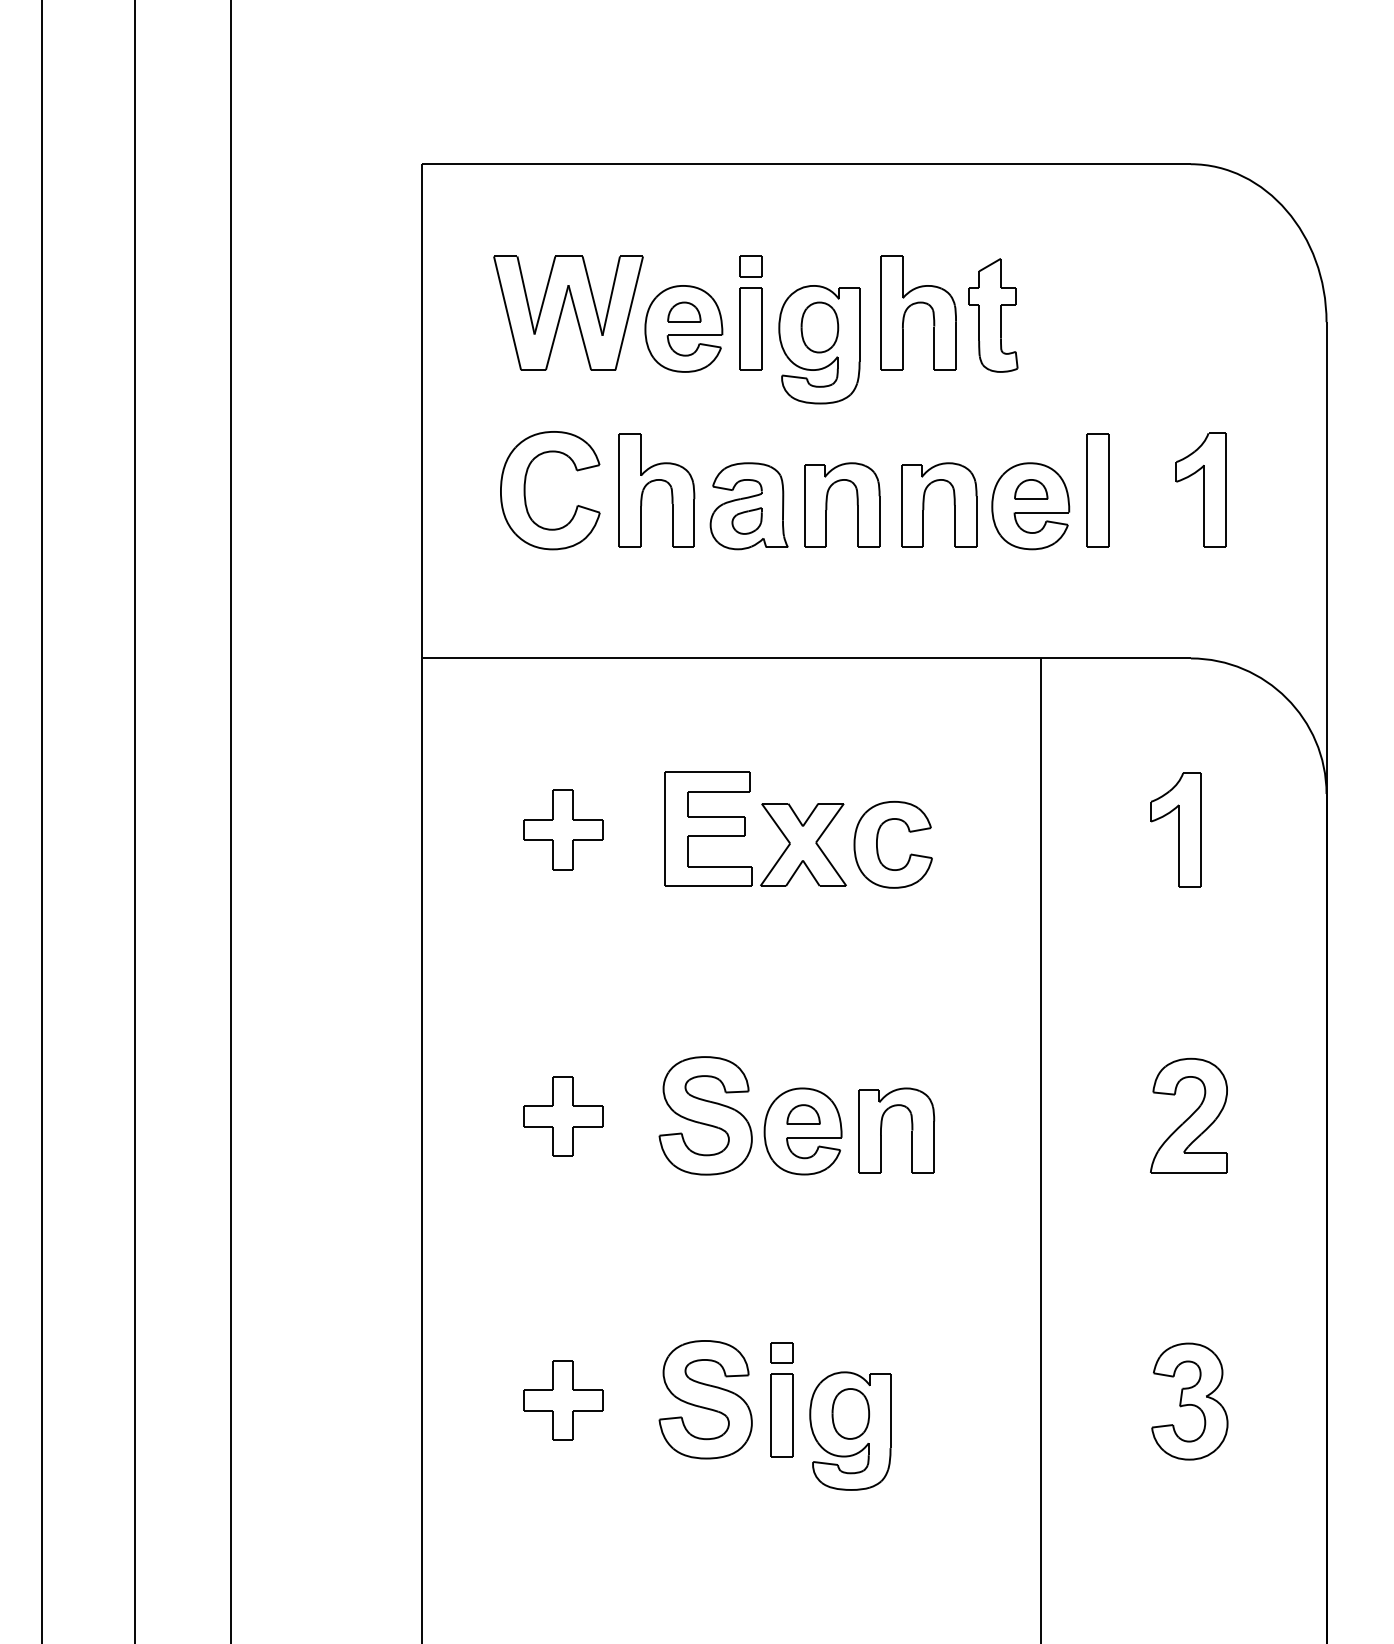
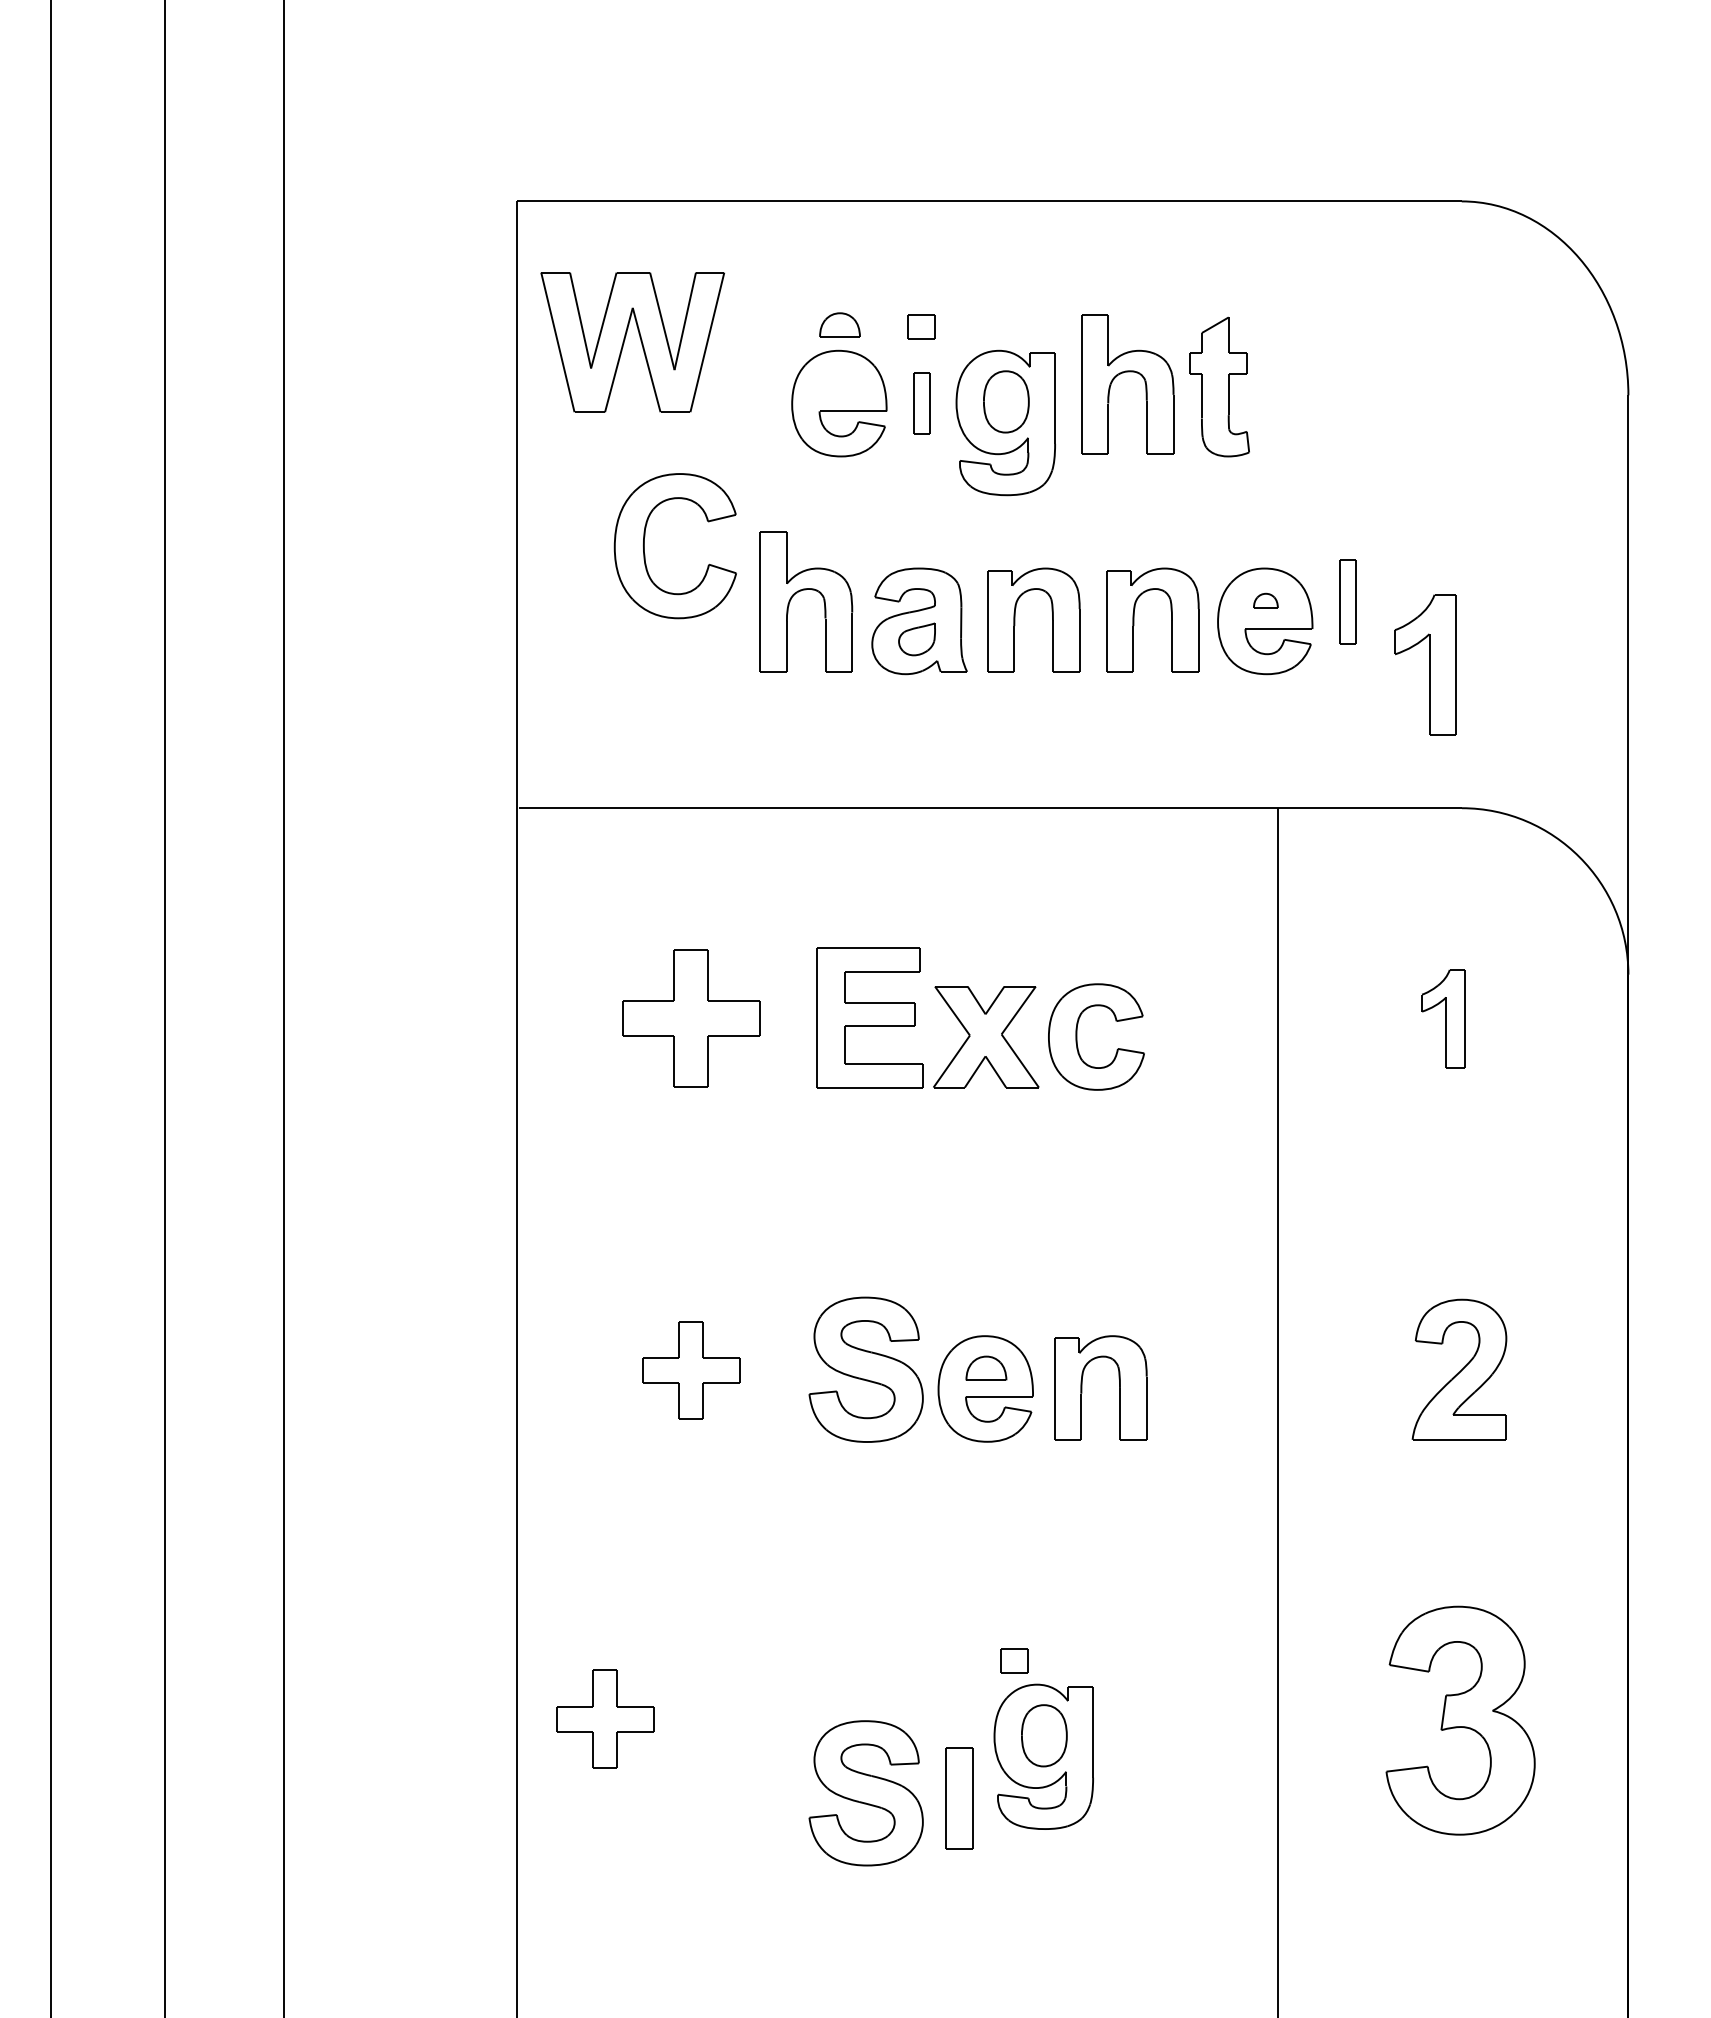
part: (562, 310) -> (625, 339), moved
part: (683, 311) -> (839, 324), moved
part: (750, 328) -> (921, 403), size x0.6
part: (1030, 489) -> (1265, 600), size x0.6
part: (525, 490) -> (644, 546), moved
part: (1097, 490) -> (1347, 601), size x0.6
part: (1201, 490) -> (1425, 664), moved
part: (563, 829) -> (691, 1018), size x1.4
part: (1175, 829) -> (1443, 1018), size x0.7
part: (781, 1352) -> (1014, 1660), moved
part: (563, 1399) -> (605, 1718), moved
part: (705, 1399) -> (865, 1793), moved
part: (1189, 1401) -> (1460, 1720), size x1.6
part: (781, 1415) -> (959, 1798), moved

